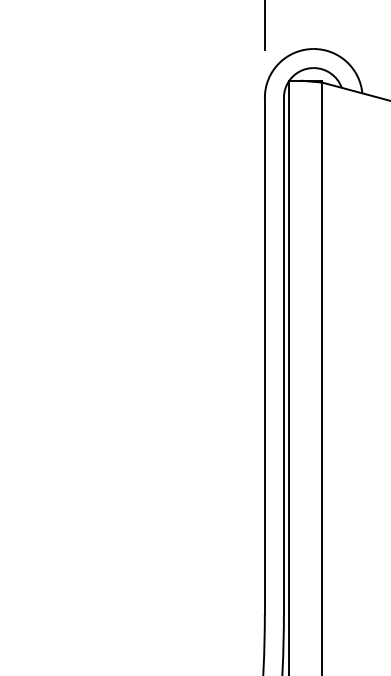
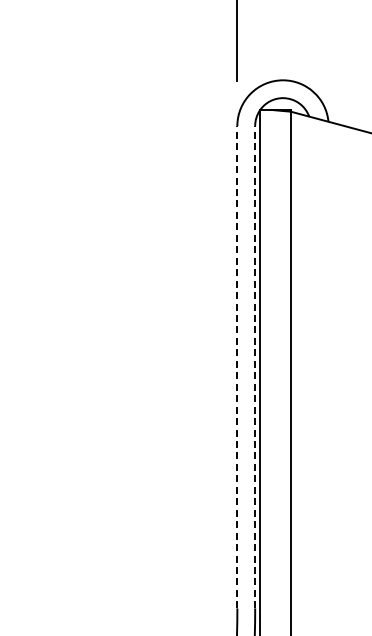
line: (264, 355) -> (237, 366), solid -> dashed
line: (284, 355) -> (255, 366), solid -> dashed

